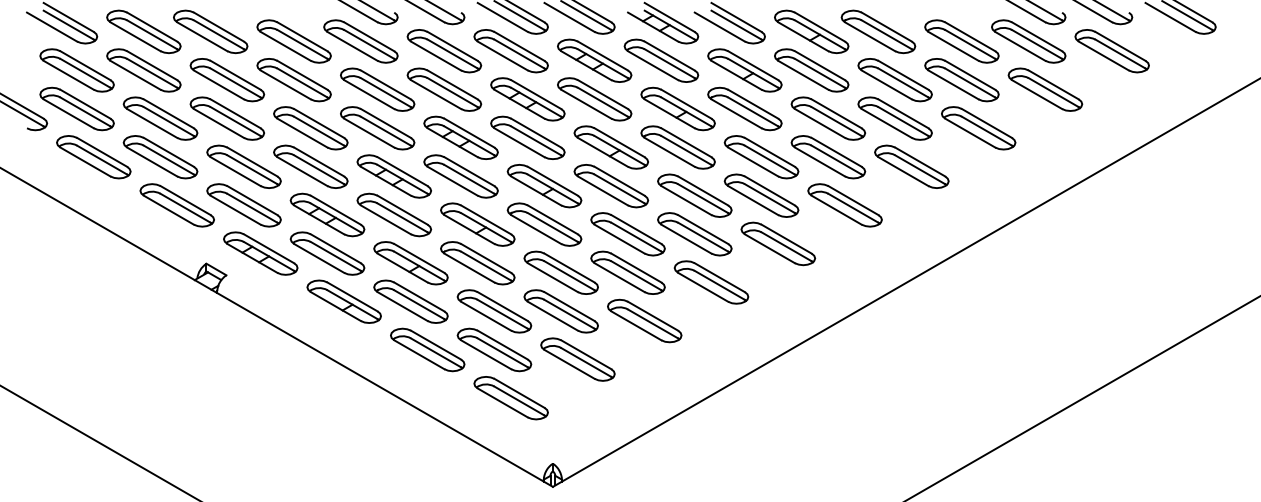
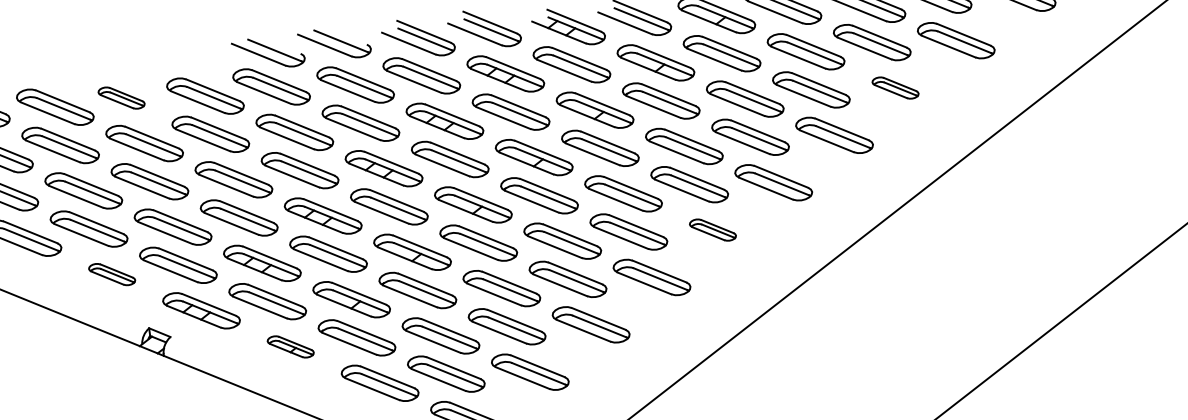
part: (210, 31) -> (121, 97), size x0.6
part: (978, 128) -> (895, 88), size x0.6
part: (176, 205) -> (111, 274), size x0.6
part: (778, 243) -> (712, 229), size x0.6
part: (343, 301) -> (290, 346), size x0.6

